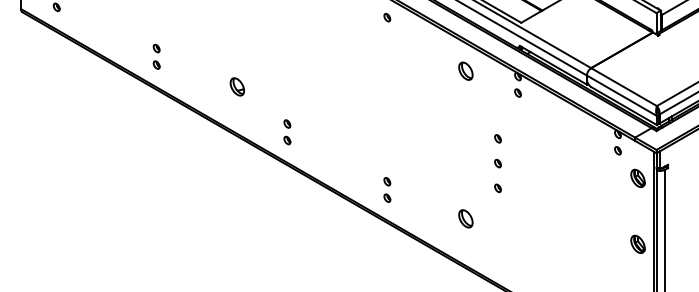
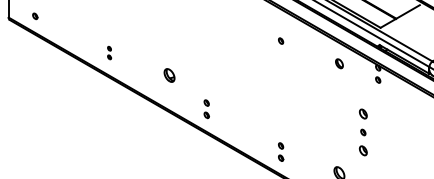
part: (387, 17) -> (281, 40), moved
part: (156, 56) -> (109, 52), size x0.7
part: (465, 70) -> (339, 63), size x0.7
part: (497, 138) -> (362, 113), size x1.6
part: (497, 188) -> (362, 151), size x1.6

